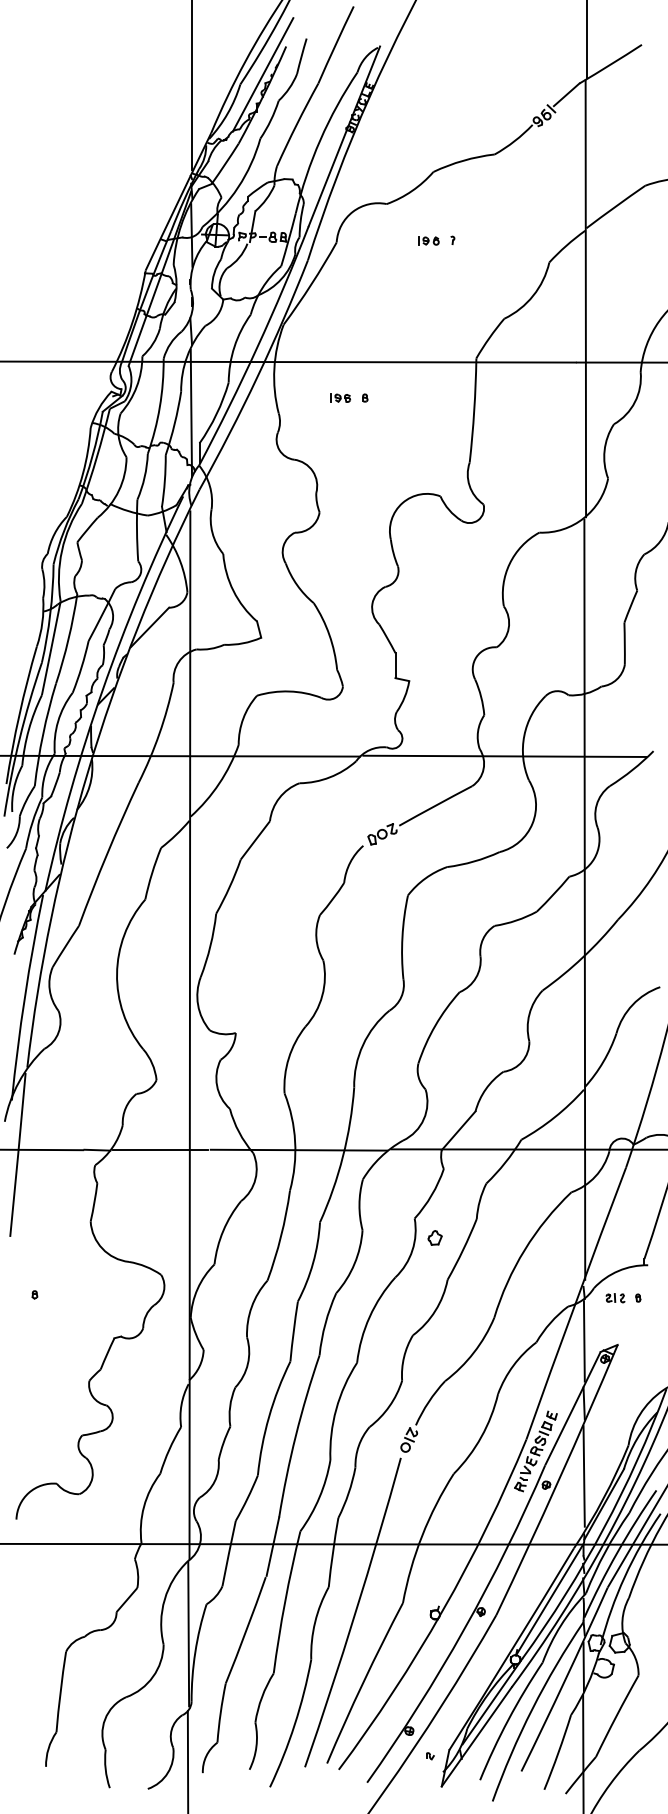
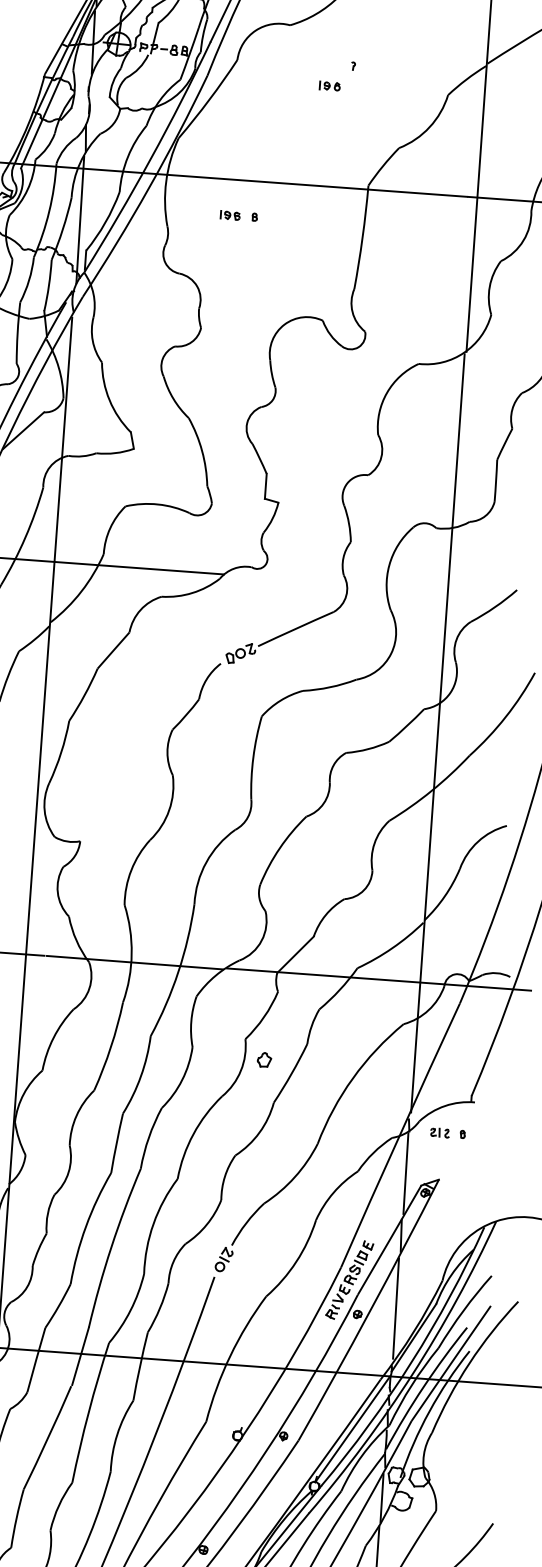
part: (428, 240) -> (329, 85), moved
line: (504, 755) -> (368, 583), removed

